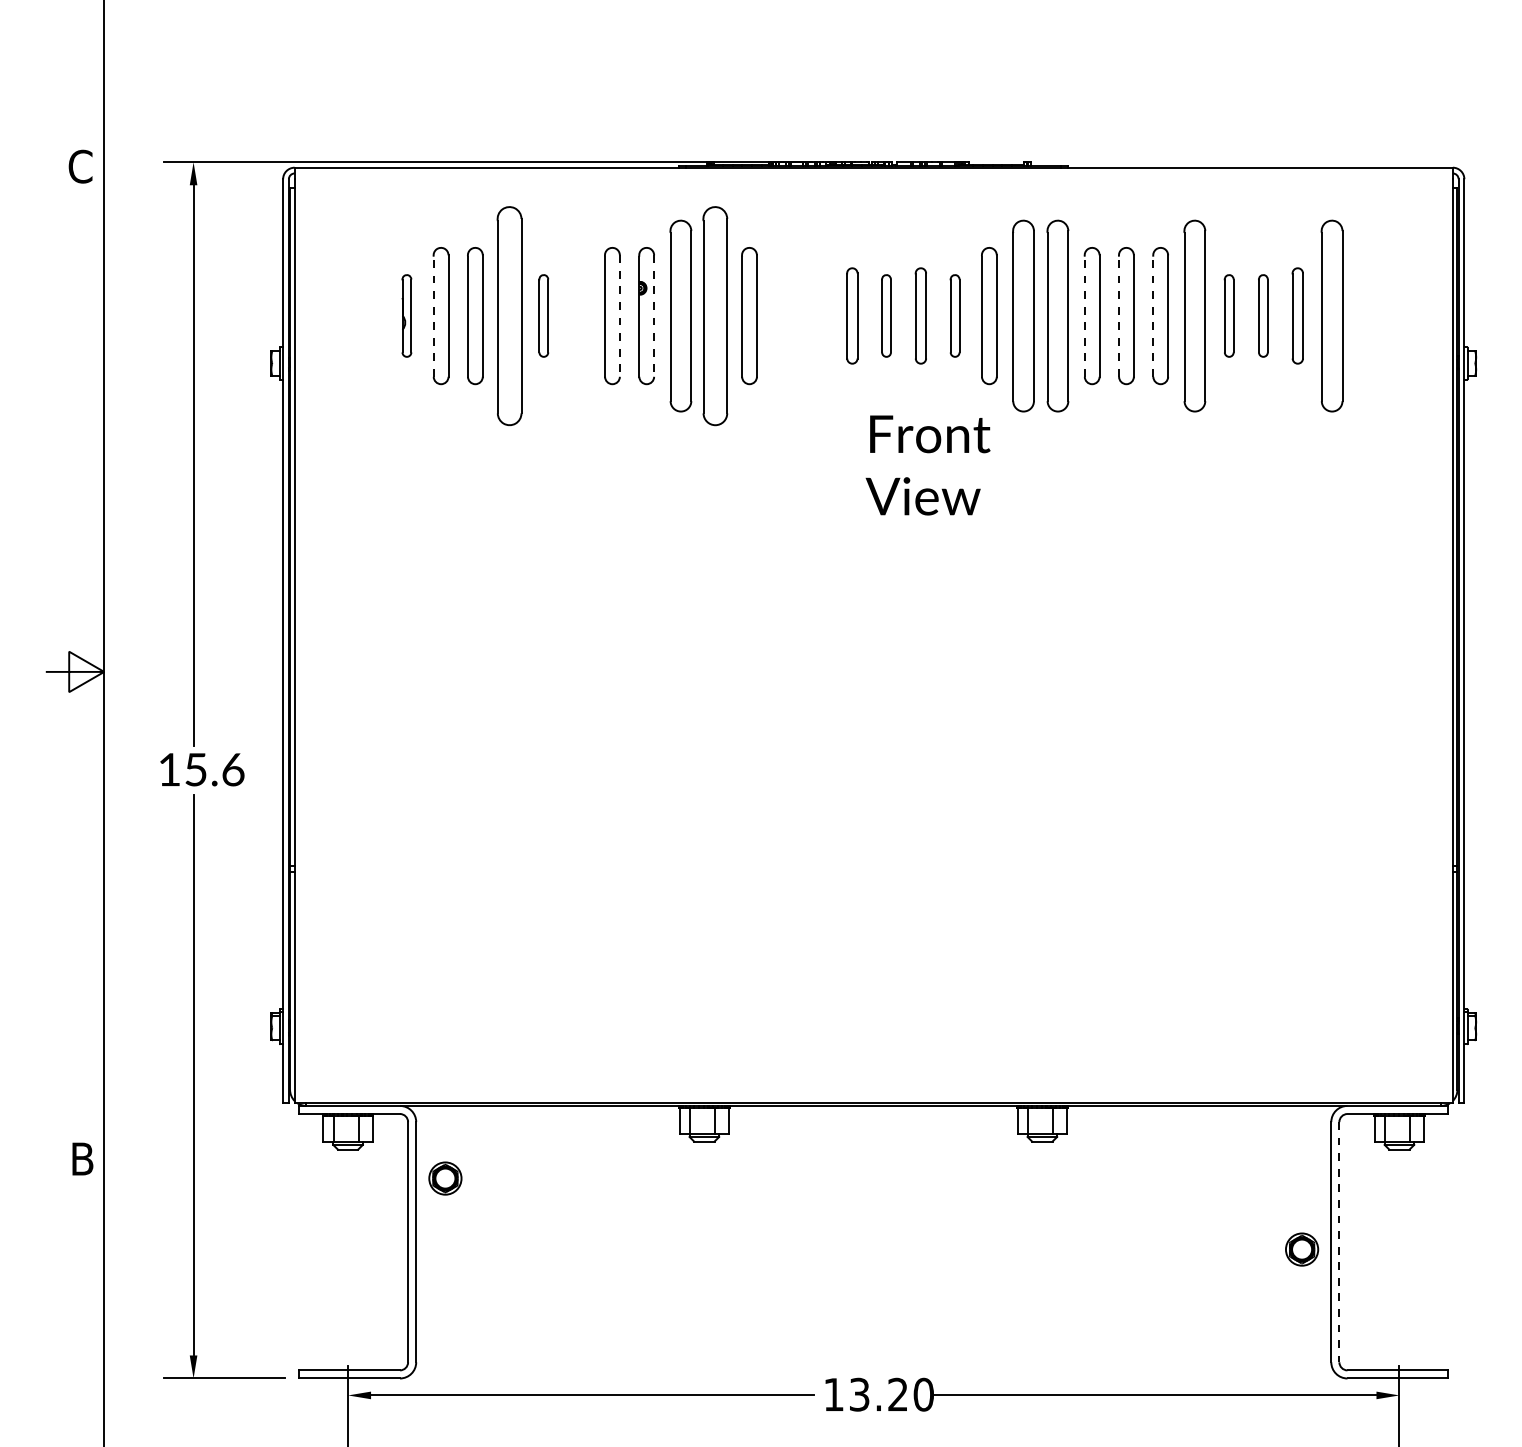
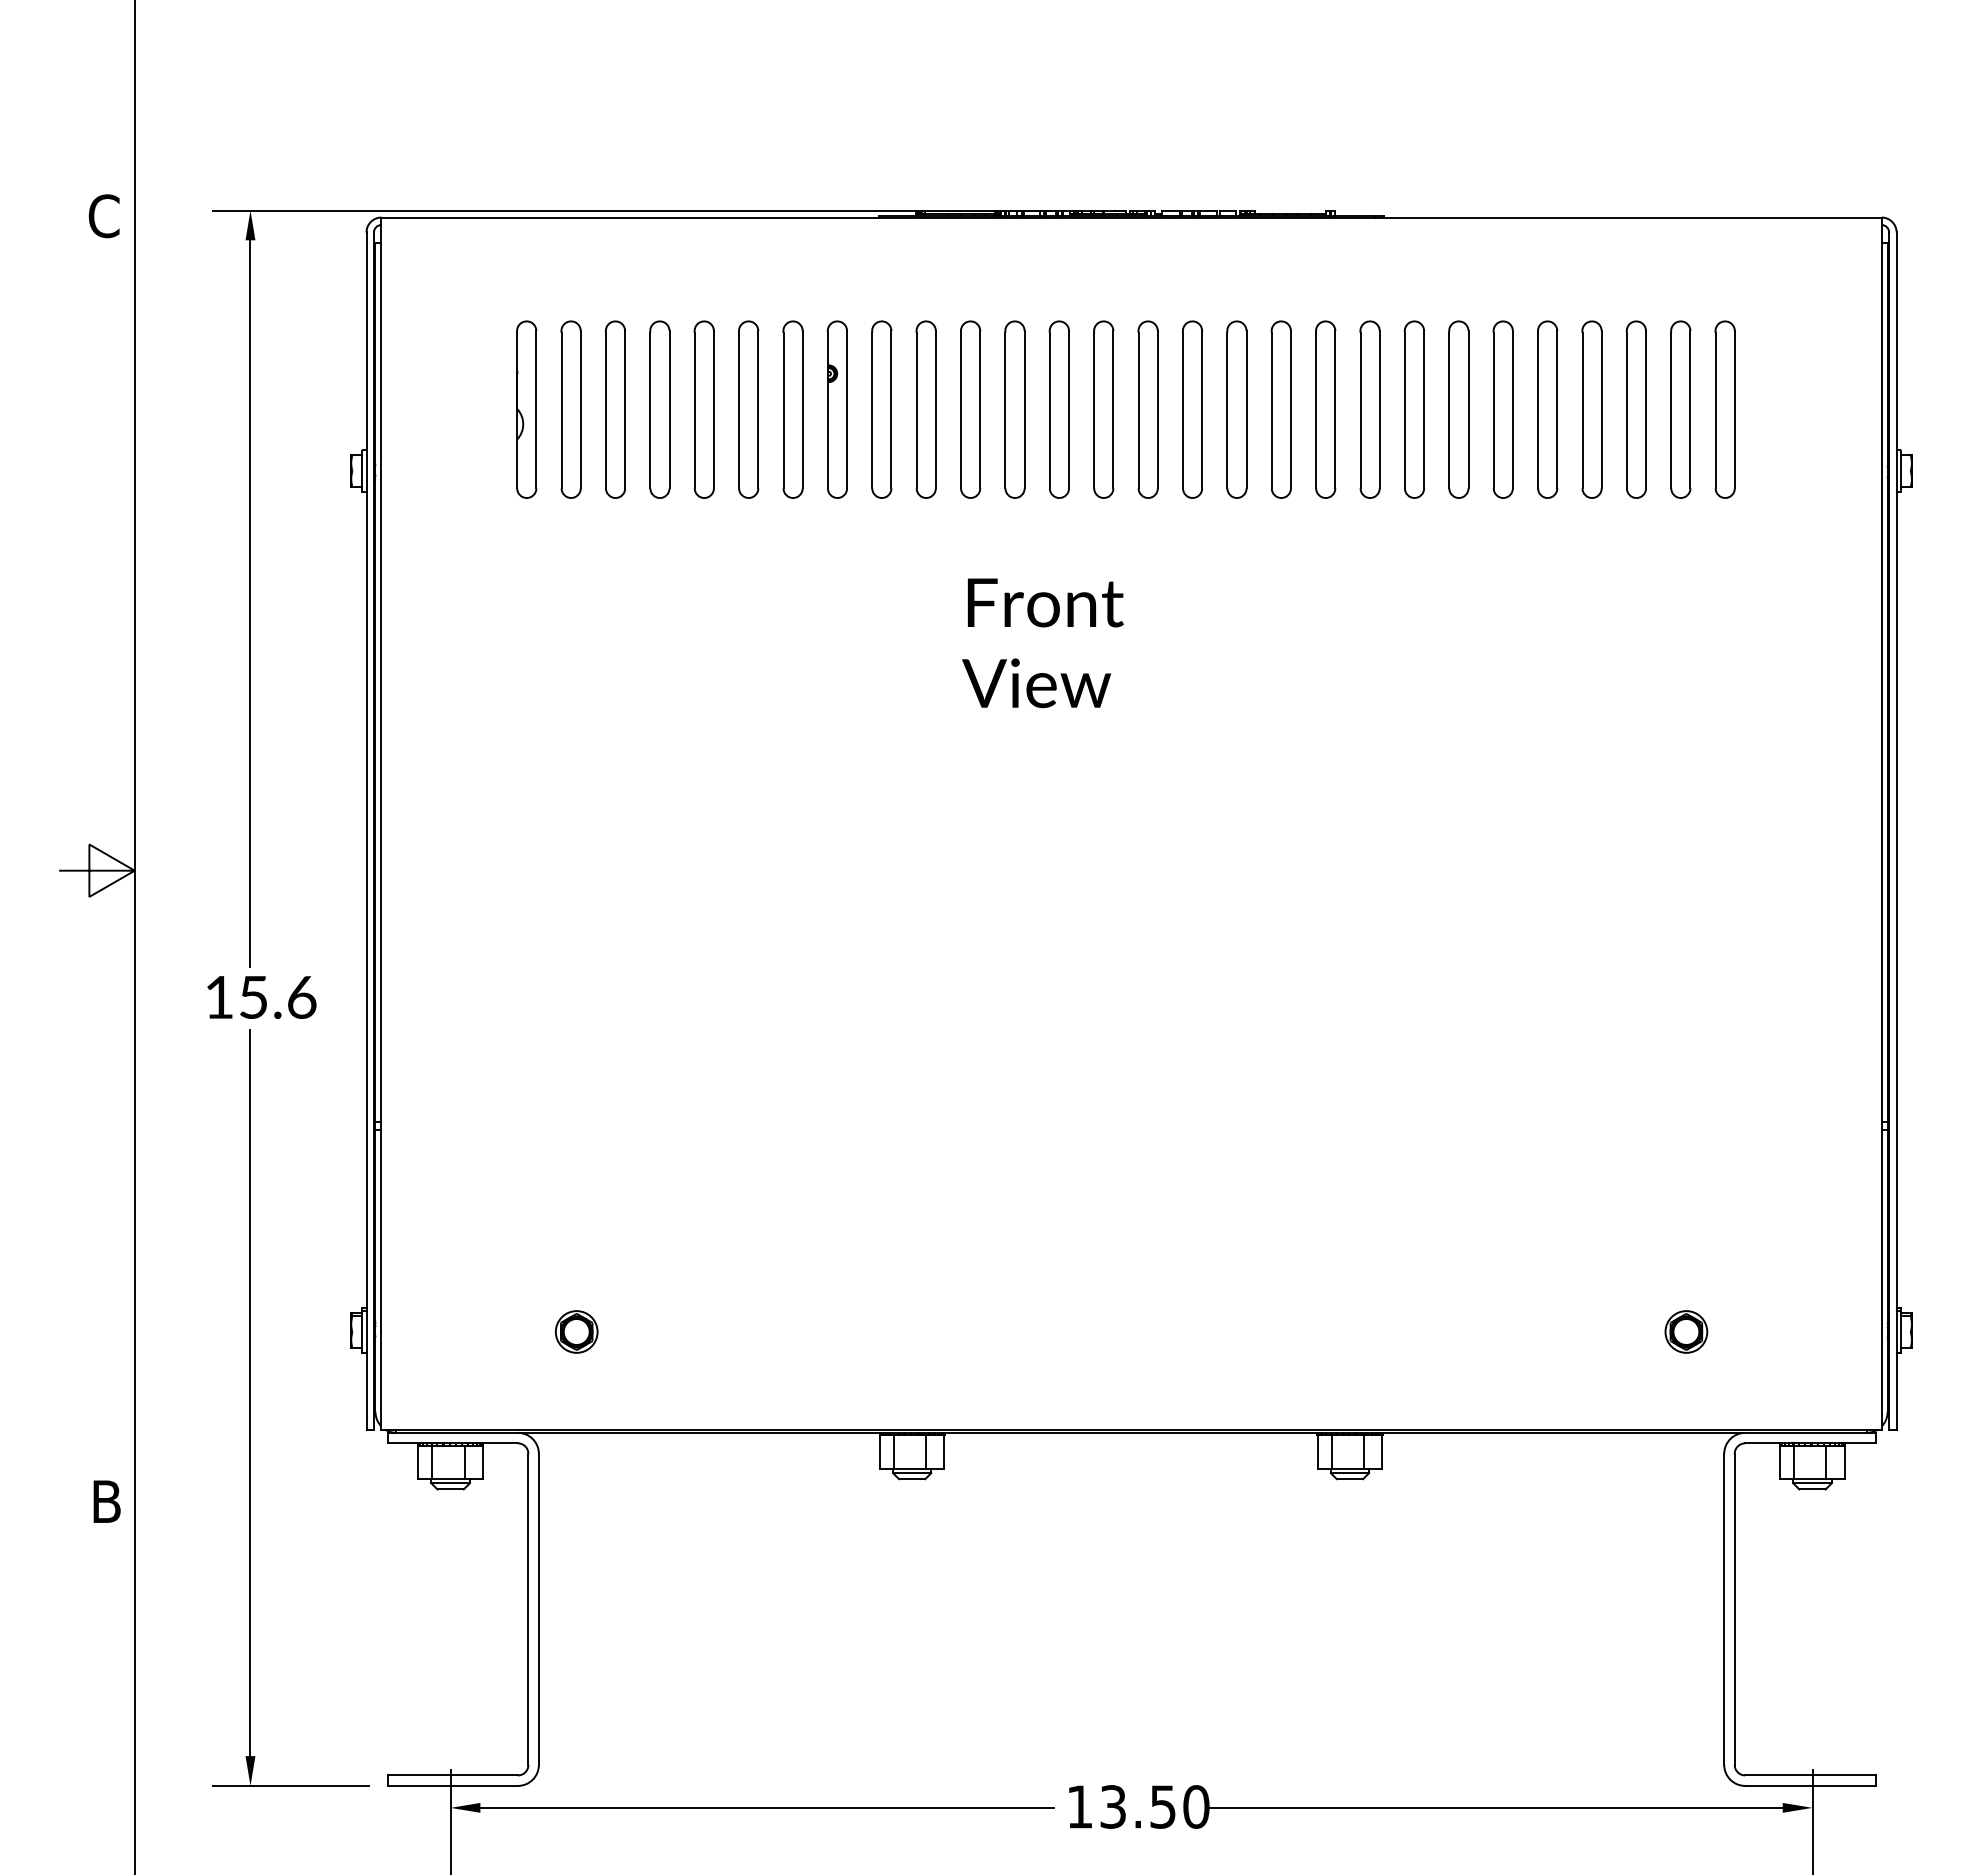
part: (406, 315) -> (526, 409), size x1.67
part: (509, 315) -> (659, 409), size x0.62
part: (543, 315) -> (703, 409), size x1.67
part: (578, 315) -> (748, 409), added
line: (619, 315) -> (802, 409), dashed -> solid
line: (654, 315) -> (847, 409), dashed -> solid
part: (680, 315) -> (881, 409), size x0.71
part: (714, 315) -> (925, 409), size x0.62
part: (783, 315) -> (1014, 409), added
part: (817, 315) -> (1058, 409), added
part: (852, 315) -> (1103, 409), size x1.43
part: (886, 315) -> (1147, 409), size x1.67
part: (920, 315) -> (1192, 409), size x1.43
part: (954, 315) -> (1236, 409), size x1.67
part: (1023, 315) -> (1325, 409), size x0.71
part: (1057, 315) -> (1369, 409), size x0.71
part: (1194, 315) -> (1547, 409), size x0.71
part: (1228, 315) -> (1591, 409), size x1.67
part: (1262, 315) -> (1635, 409), size x1.67
part: (1297, 315) -> (1680, 409), size x1.43
part: (1331, 315) -> (1724, 409), size x0.71
line: (433, 316) -> (561, 410), dashed -> solid
line: (1084, 316) -> (1404, 410), dashed -> solid
line: (1119, 316) -> (1449, 410), dashed -> solid
line: (1153, 316) -> (1493, 410), dashed -> solid
text: (927, 465) -> (1042, 643), moved
part: (445, 1178) -> (576, 1331), moved
line: (1339, 1242) -> (1734, 1609), dashed -> solid
part: (1302, 1249) -> (1686, 1331), moved
text: (897, 1394) -> (1162, 1806), 13.20 -> 13.50

